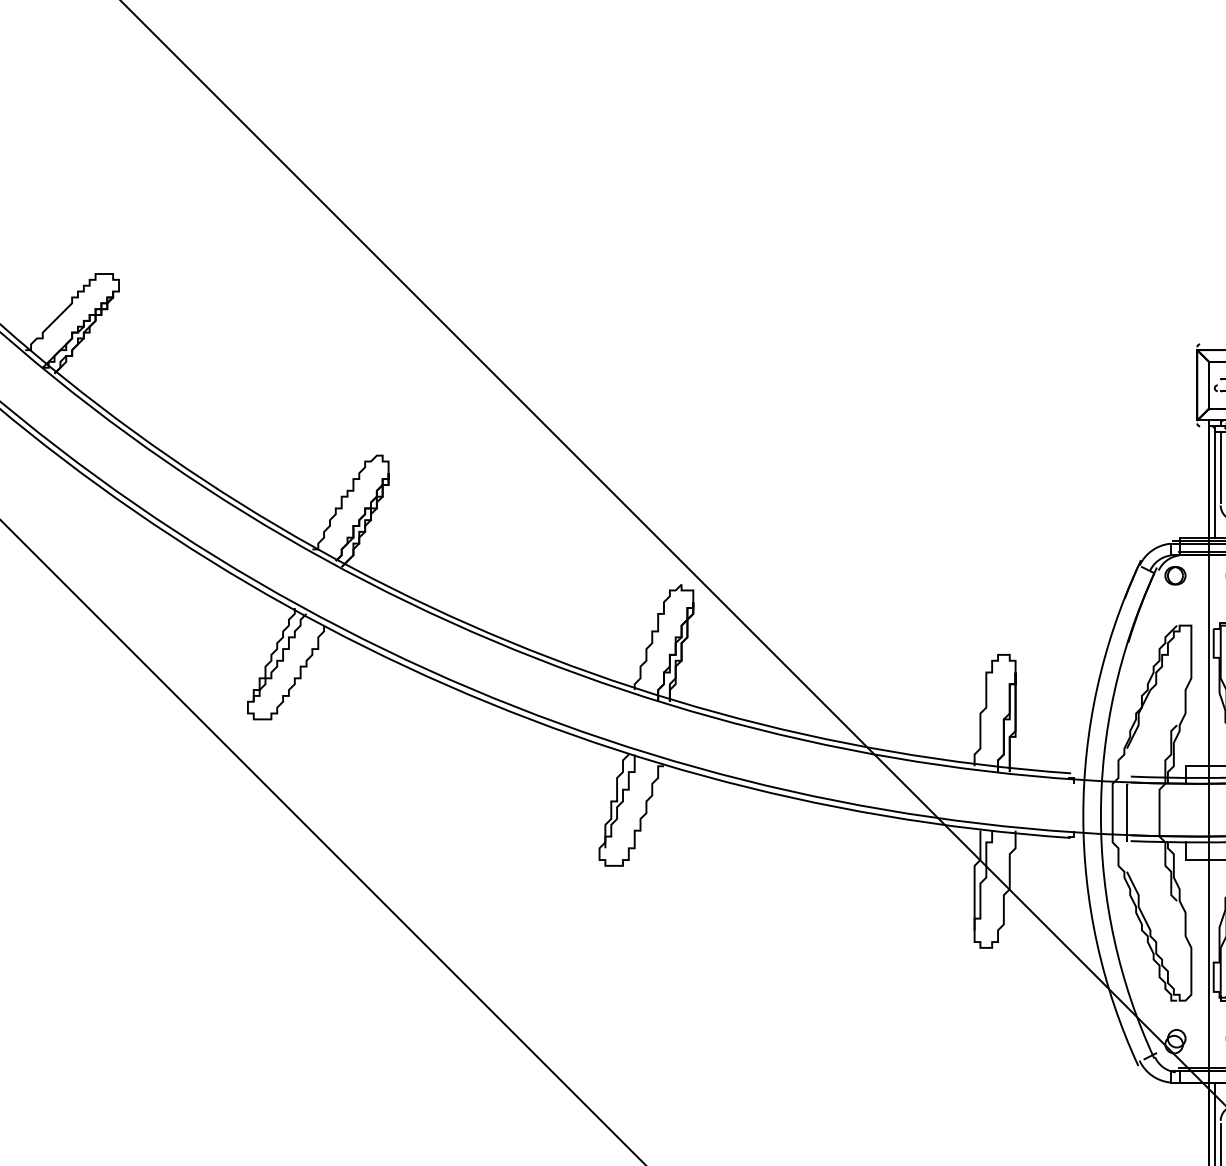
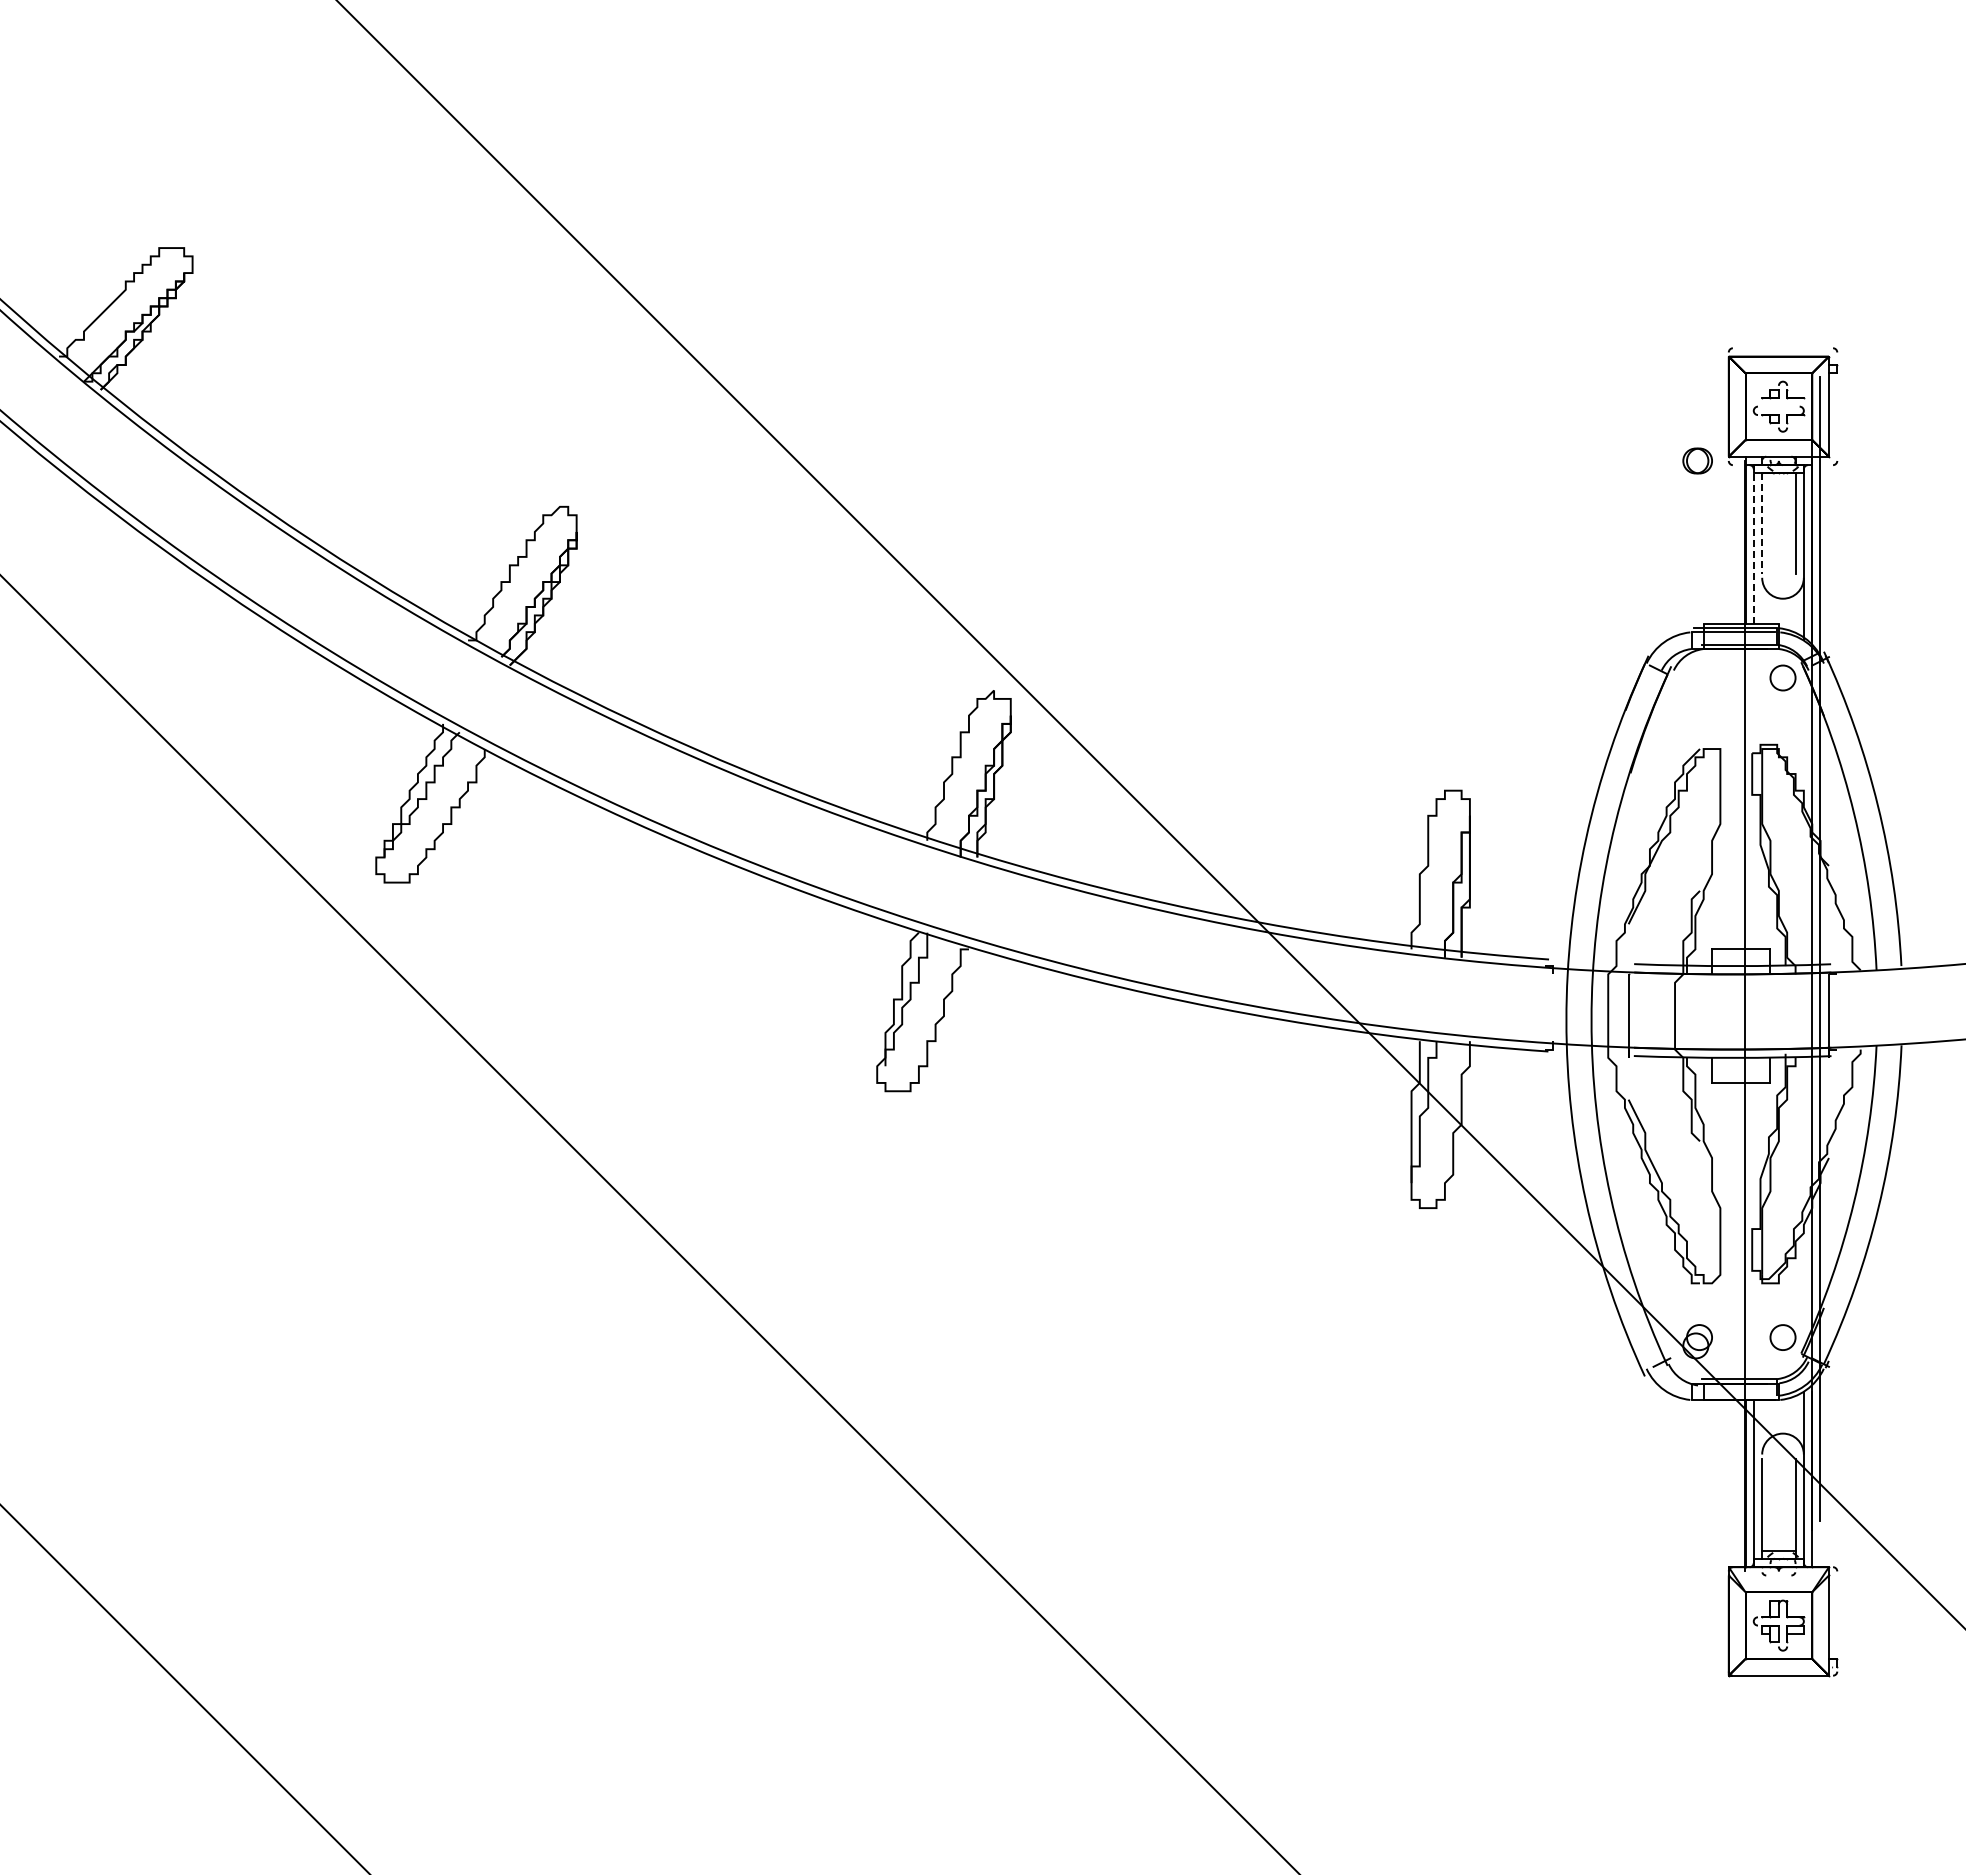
line: (1220, 468) -> (1762, 524), solid -> dashed
line: (1214, 481) -> (1753, 543), solid -> dashed
part: (1175, 575) -> (1697, 460), moved

